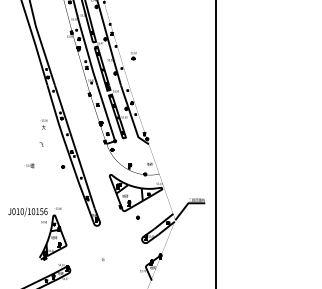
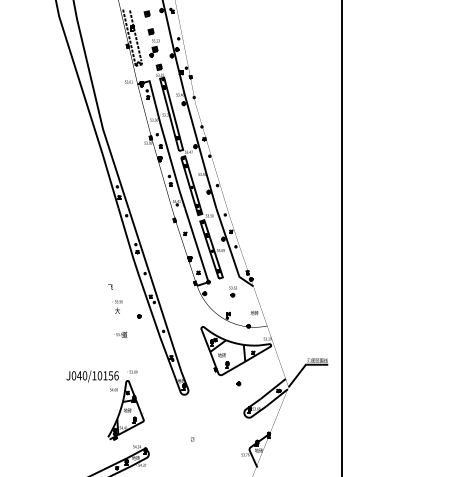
part: (133, 55) -> (232, 291), moved
text: (43, 124) -> (117, 306), moved
text: (29, 165) -> (120, 334), moved
text: (18, 211) -> (79, 375), J010/10156 -> J040/10156

